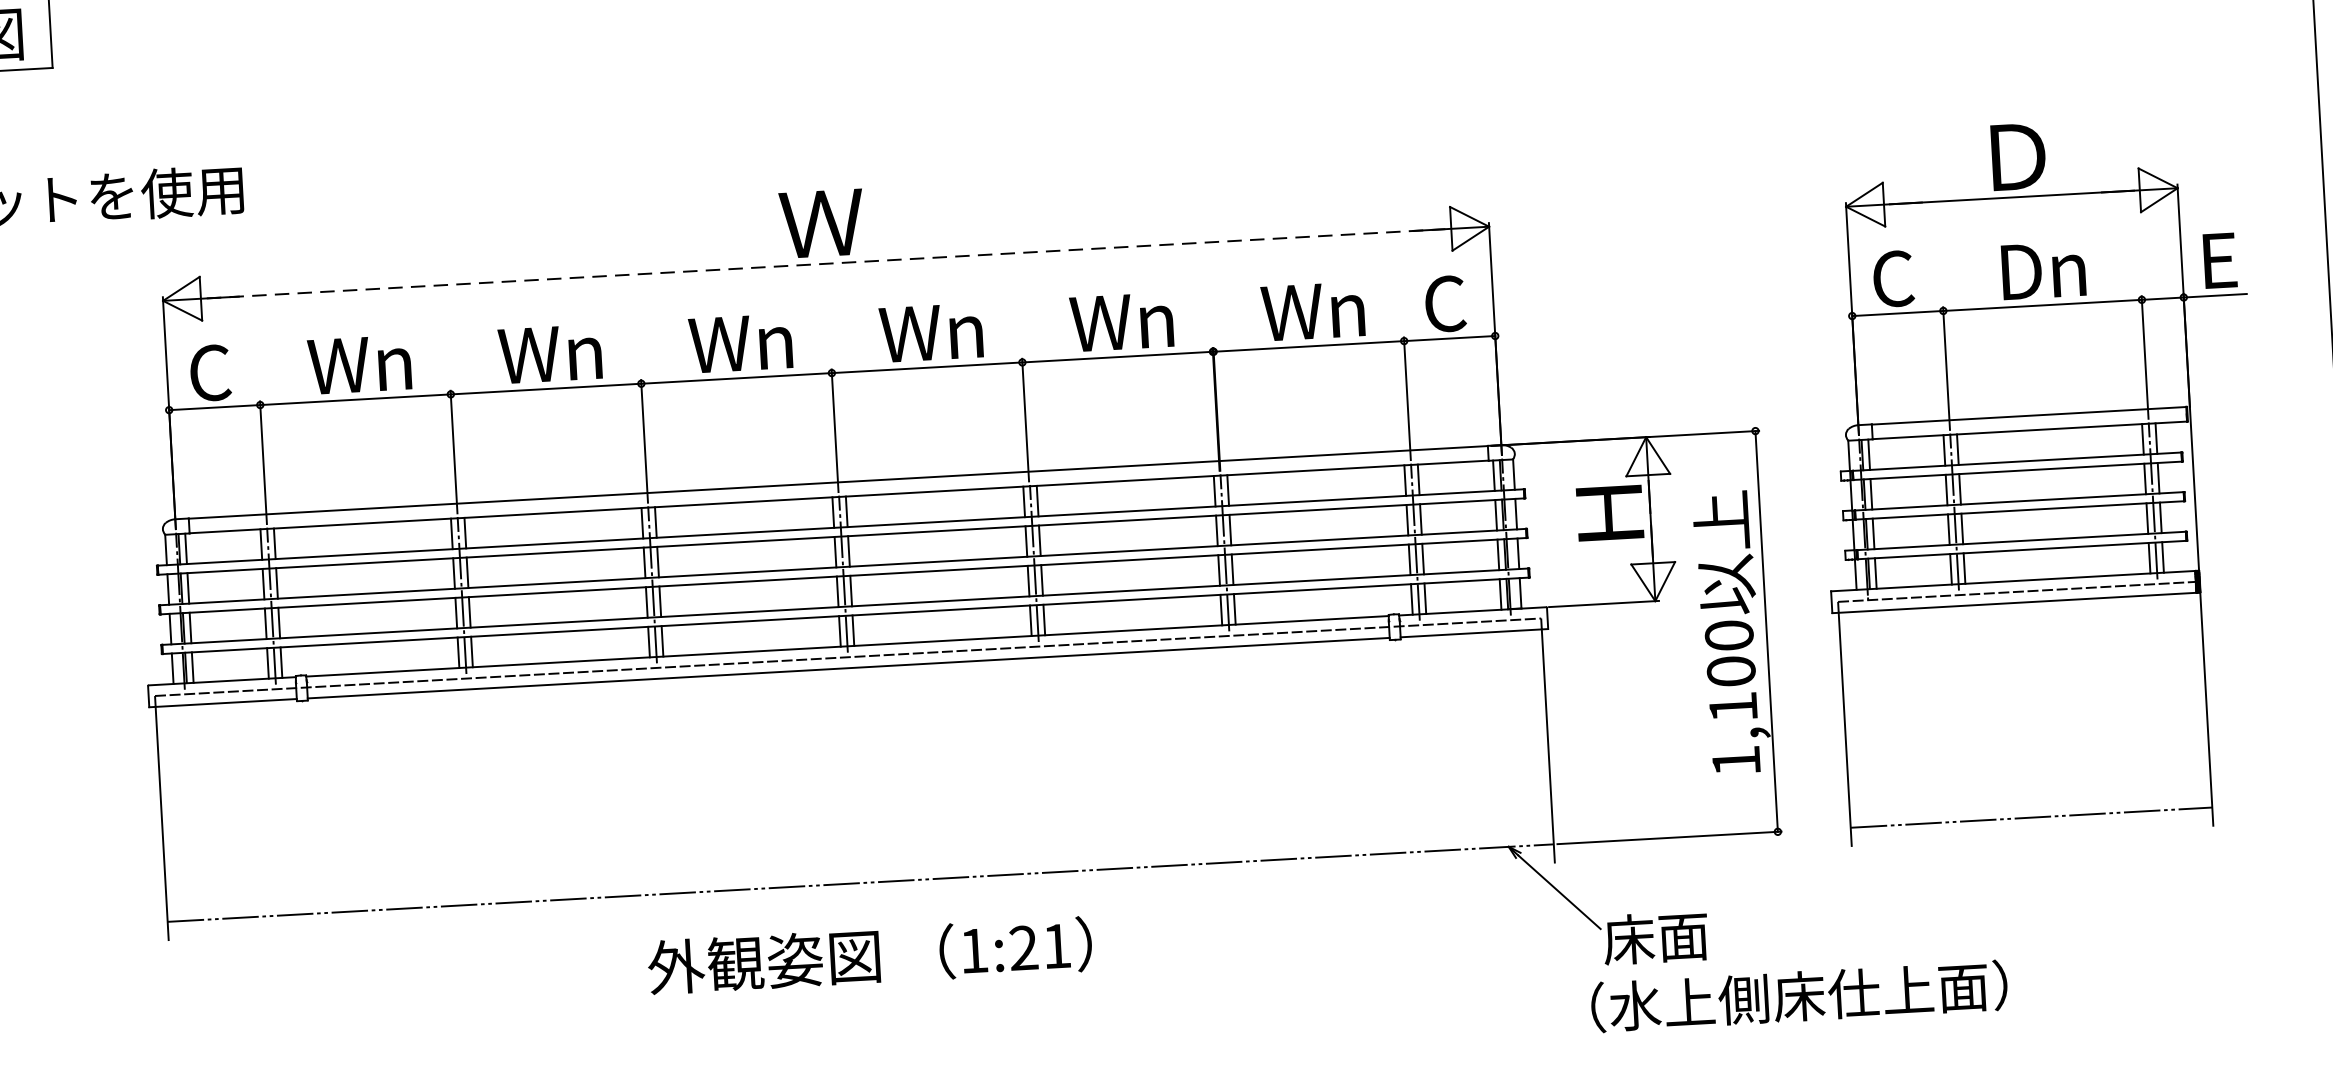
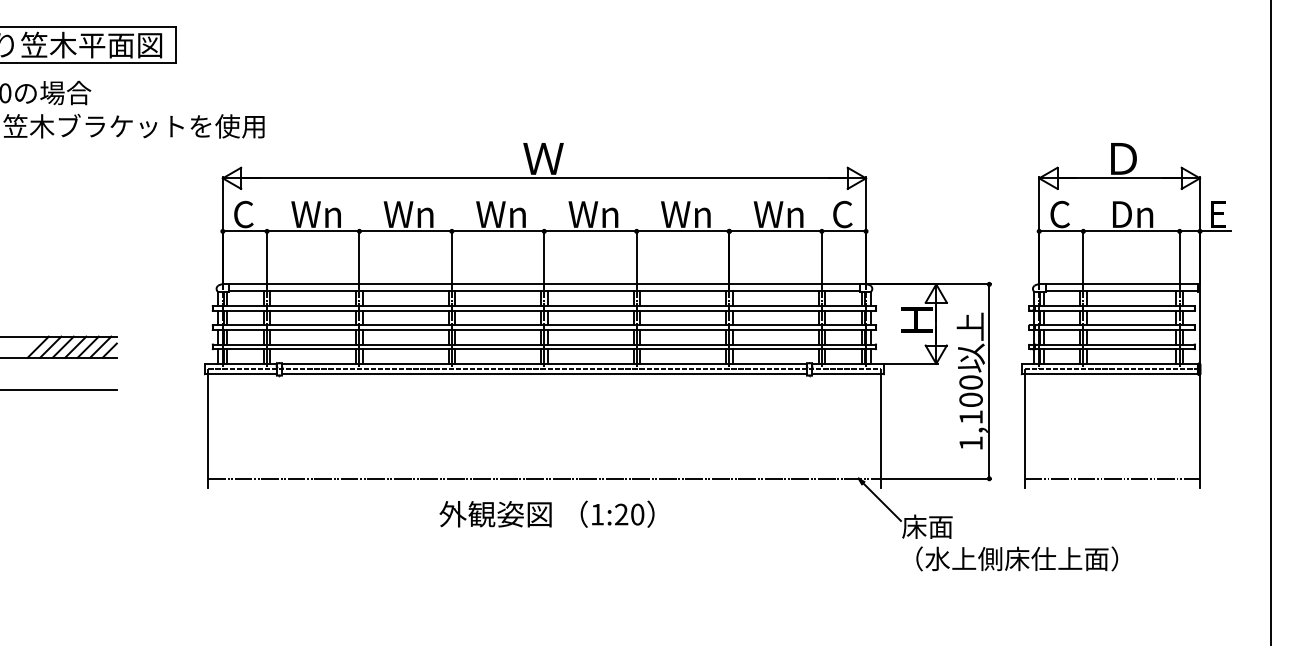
line: (826, 264) -> (544, 178), dashed -> solid
text: (1056, 946) -> (637, 514), 1:21 -> 1:20
text: (1799, 995) -> (1017, 558), moved

